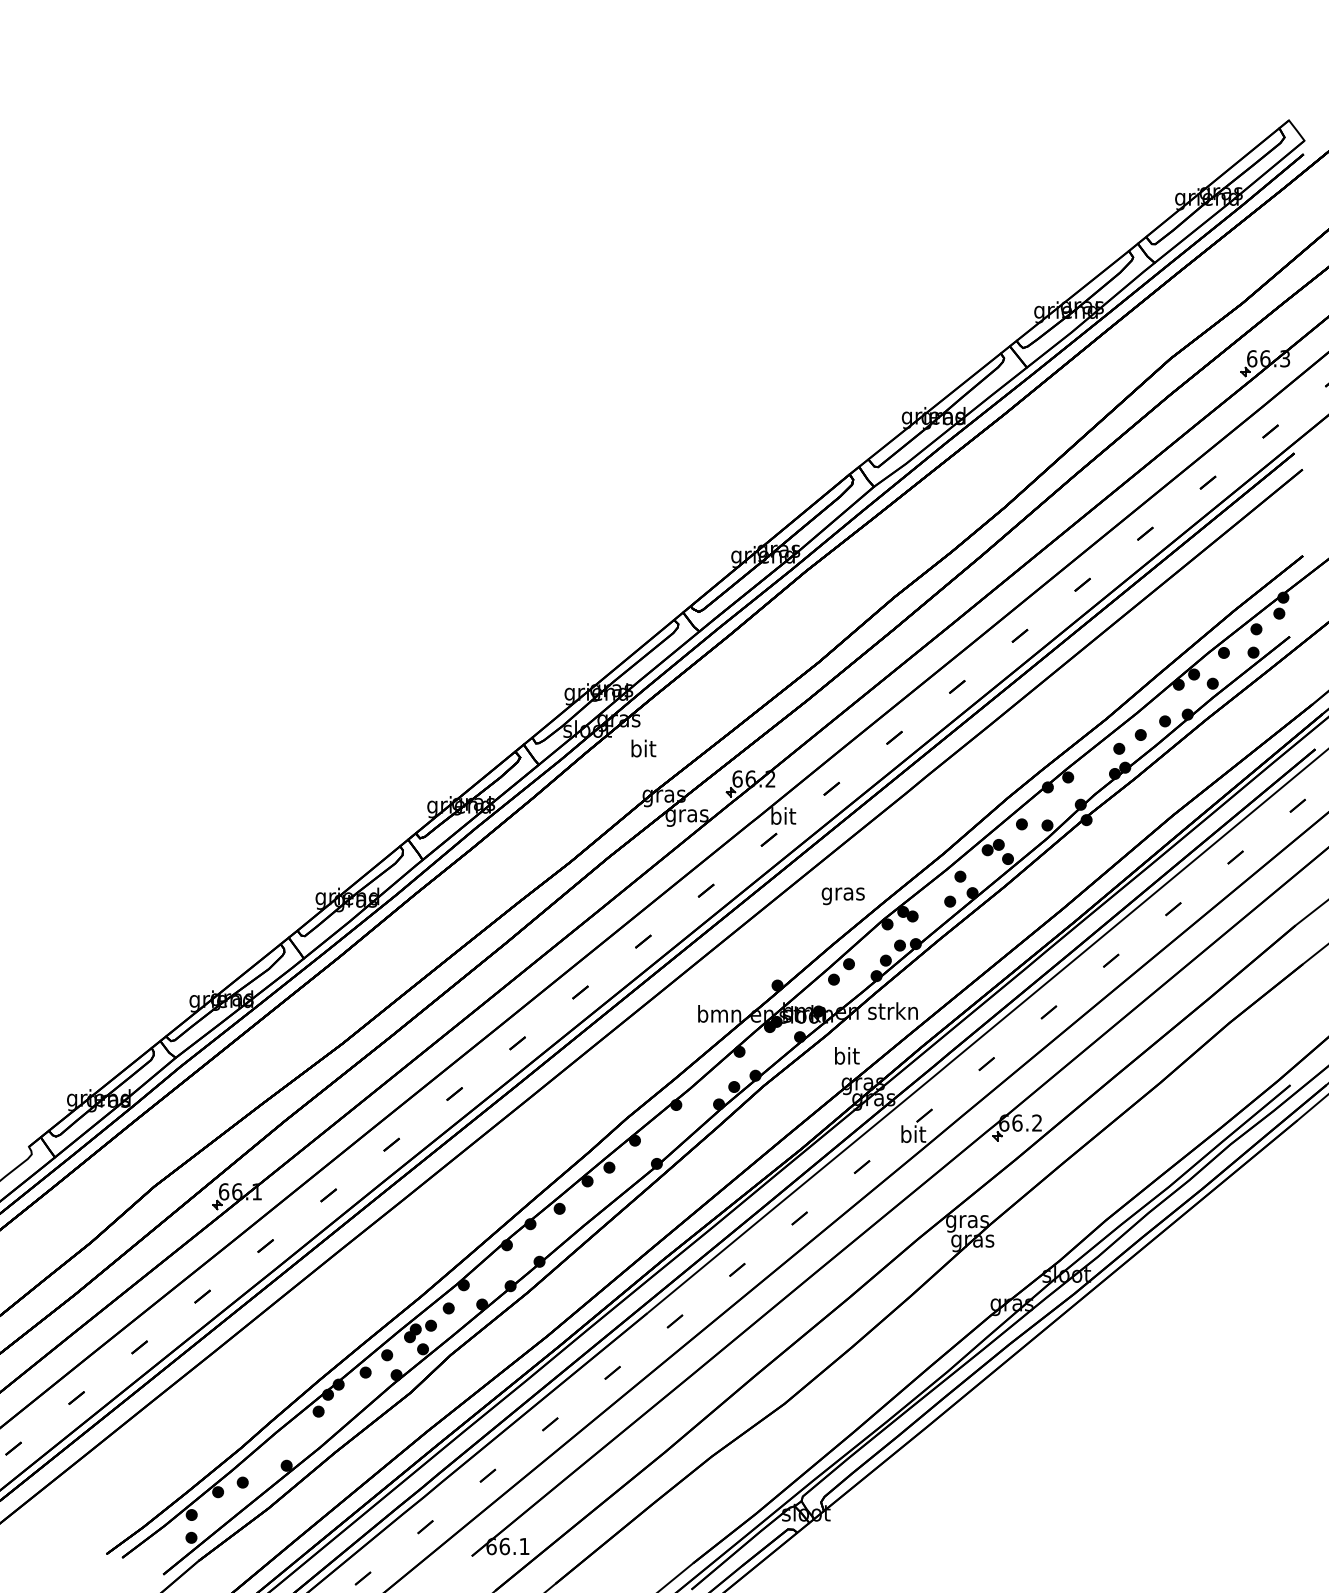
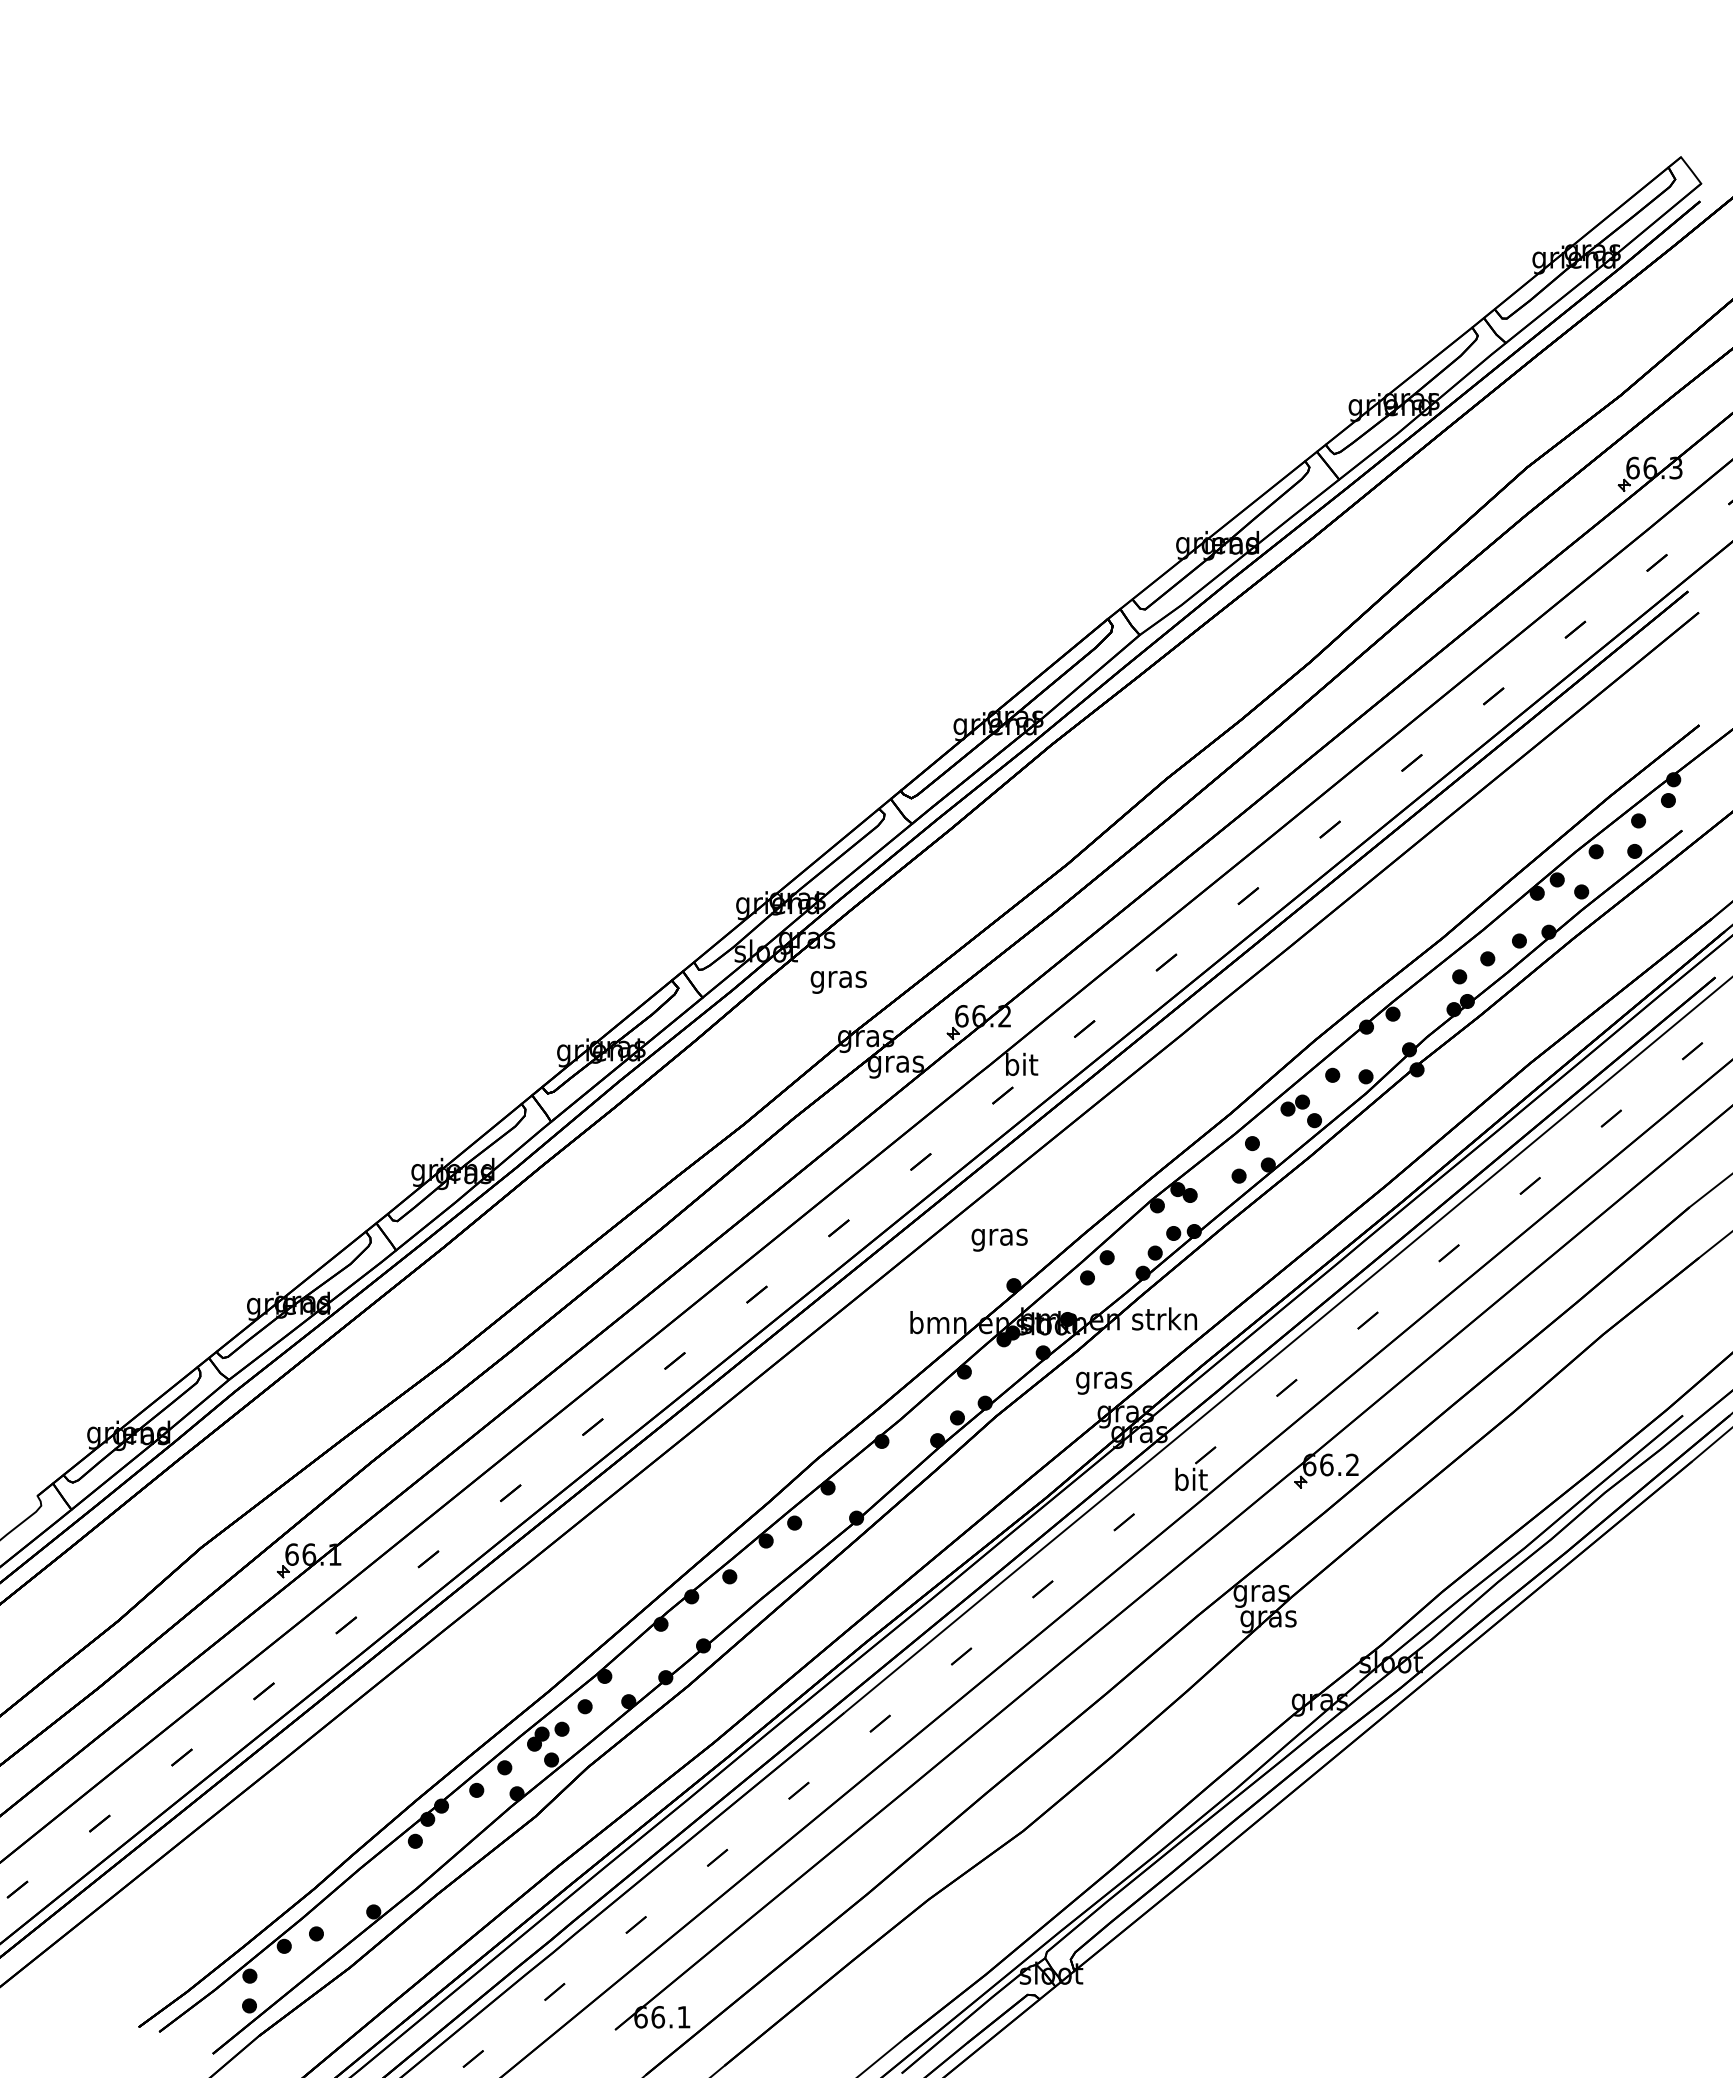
text: (643, 750) -> (838, 978), bit -> gras
text: (843, 895) -> (999, 1239), moved
text: (846, 1057) -> (1104, 1379), bit -> gras

